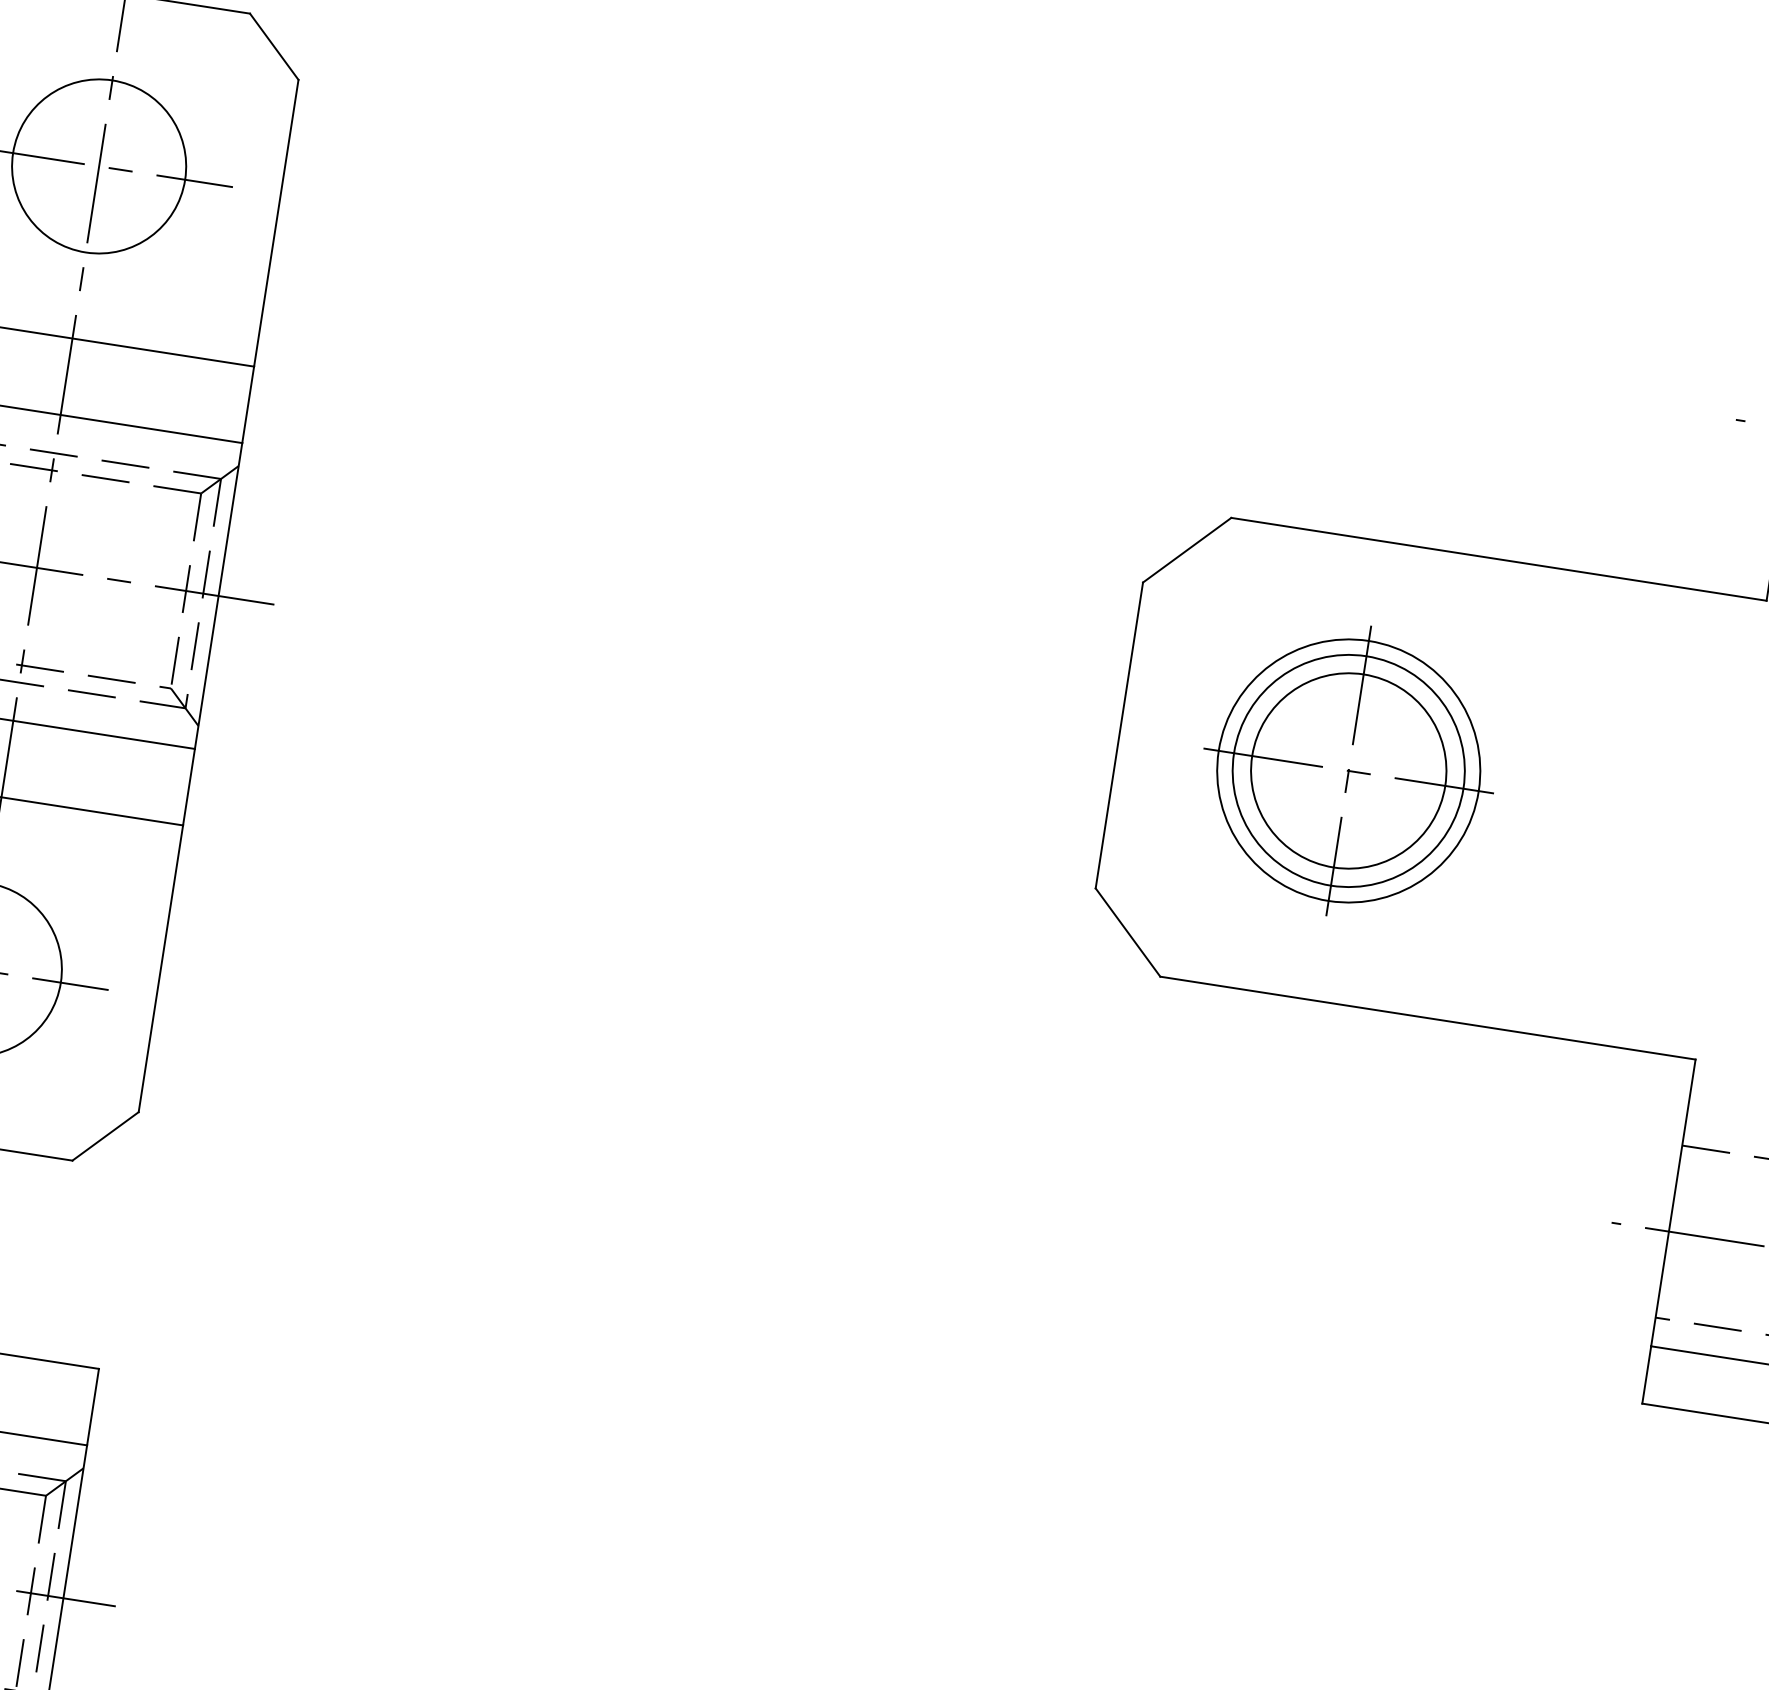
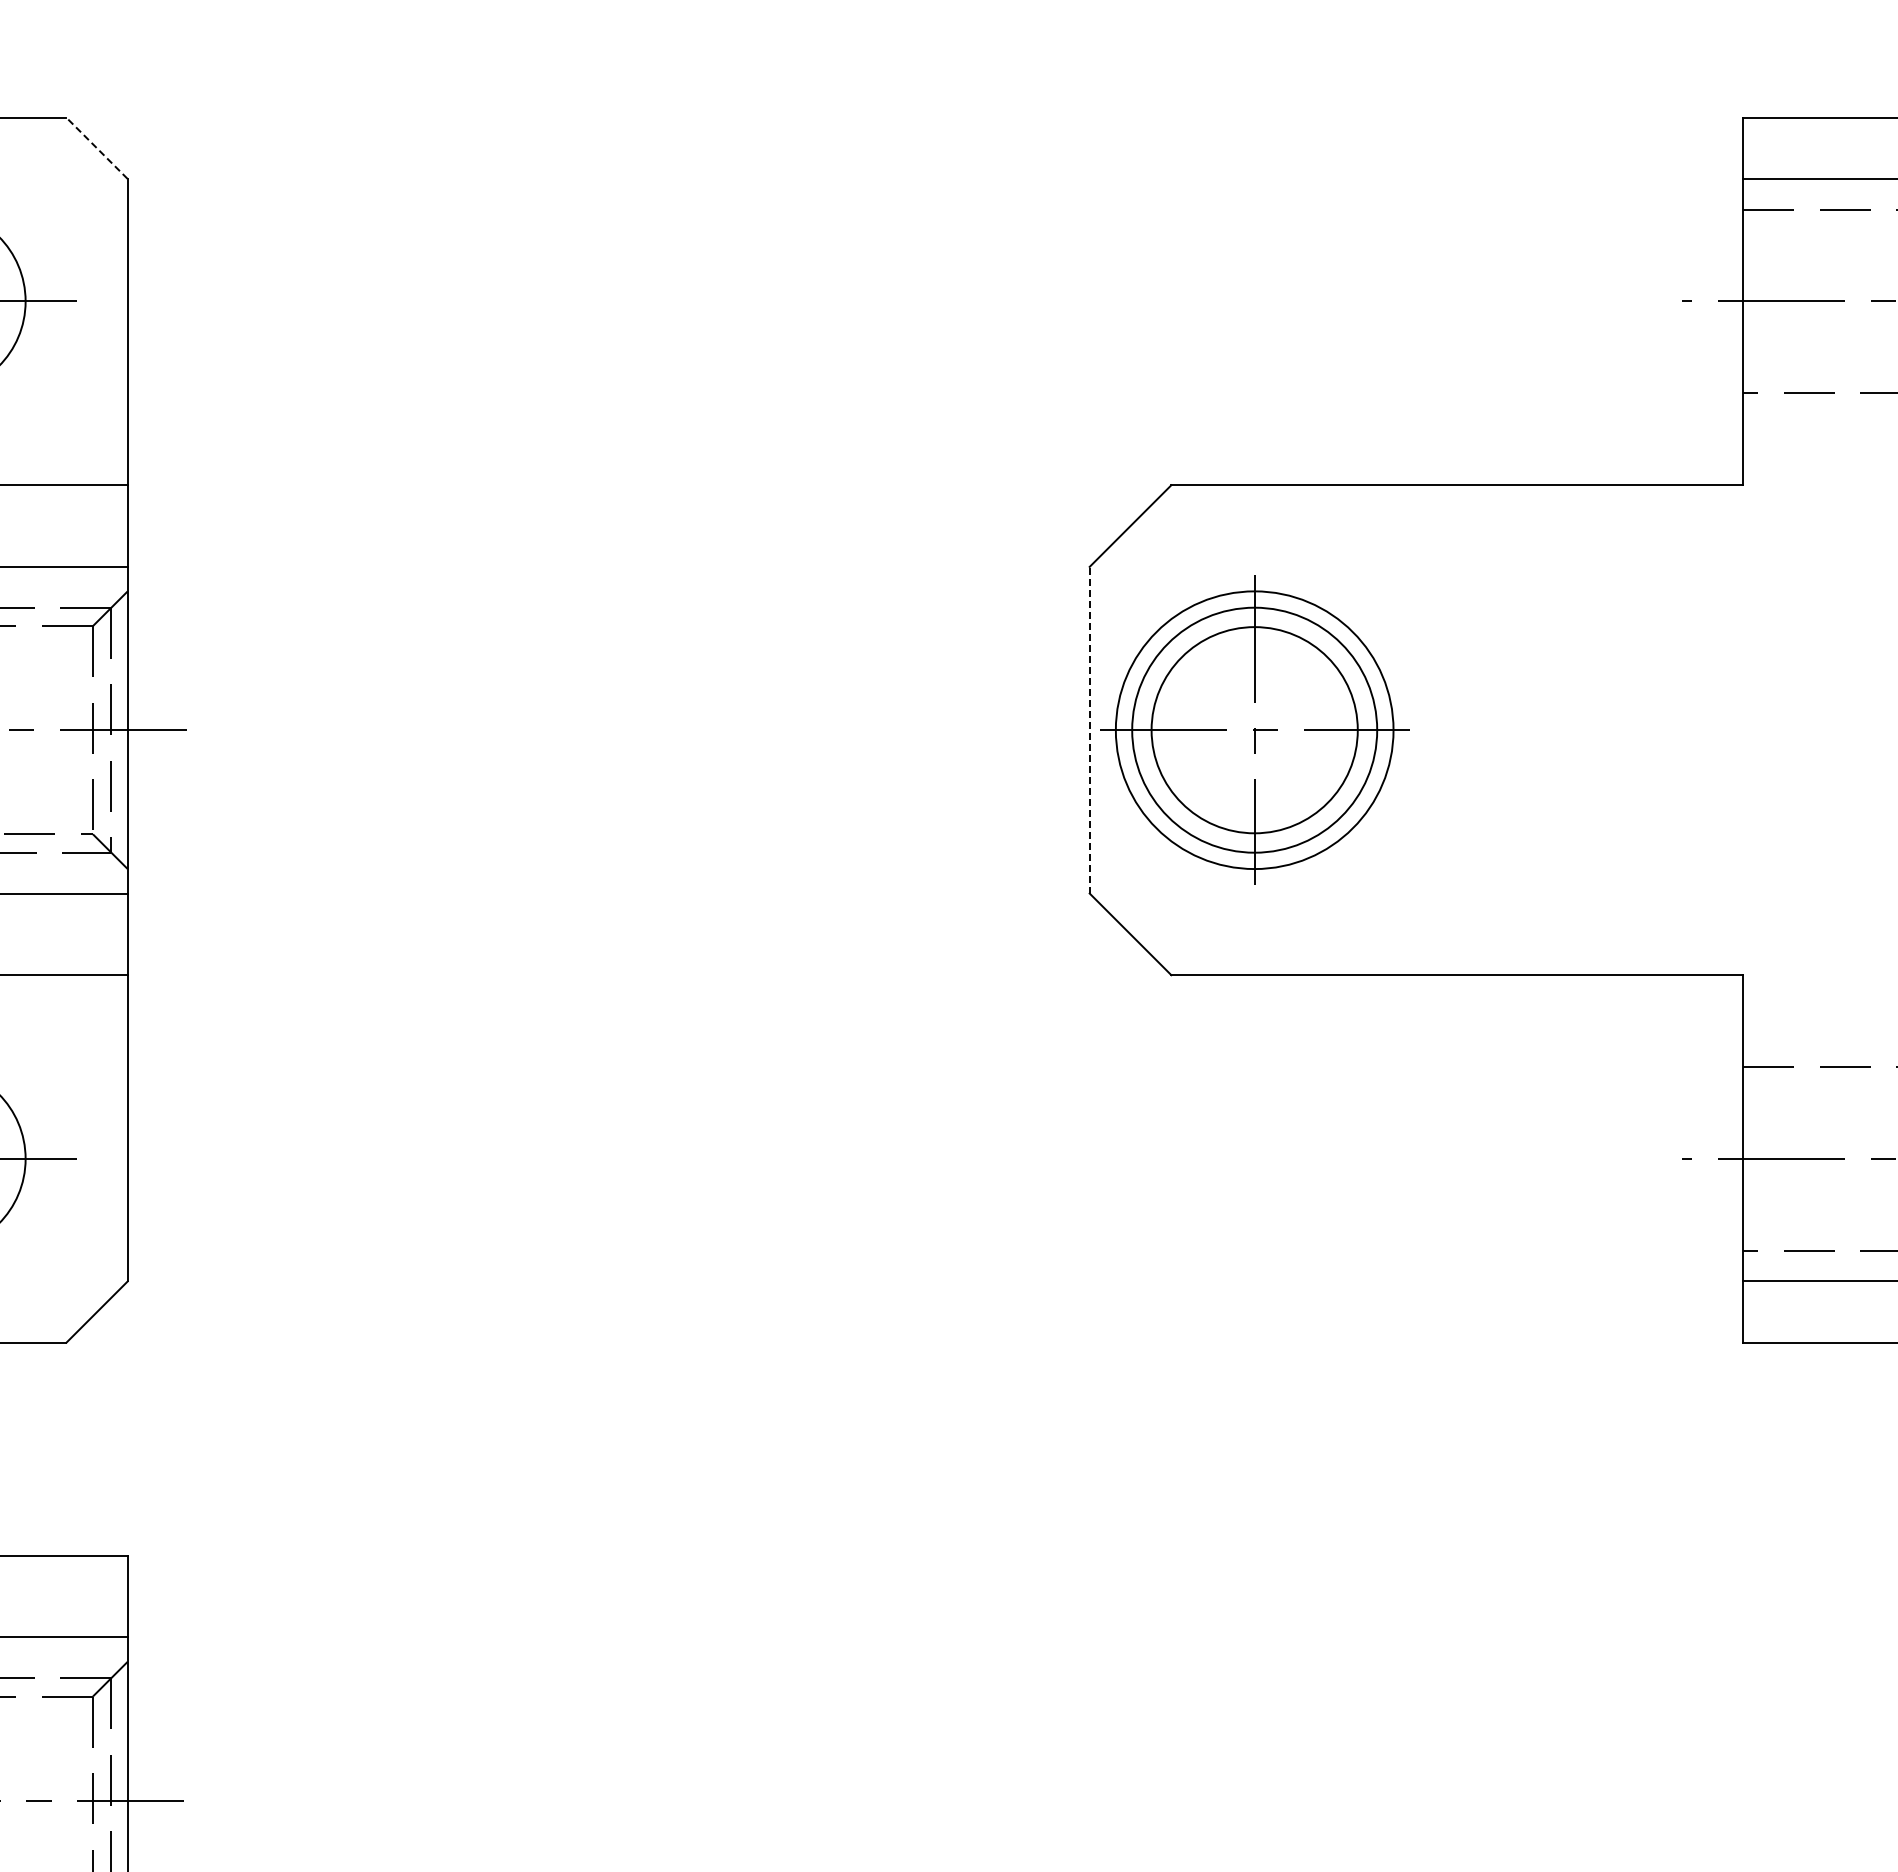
line: (273, 46) -> (96, 148), solid -> dashed
line: (1119, 734) -> (1089, 729), solid -> dashed
part: (1348, 770) -> (1254, 729), moved

